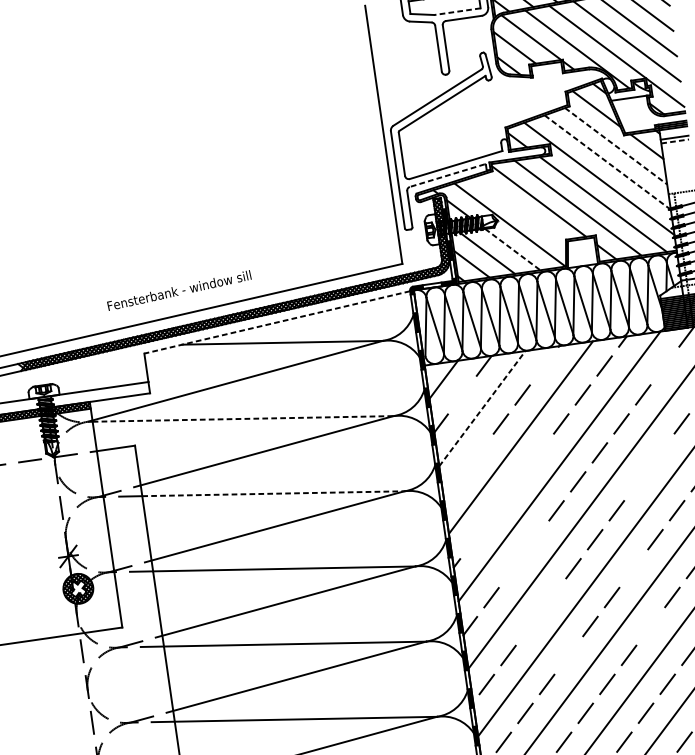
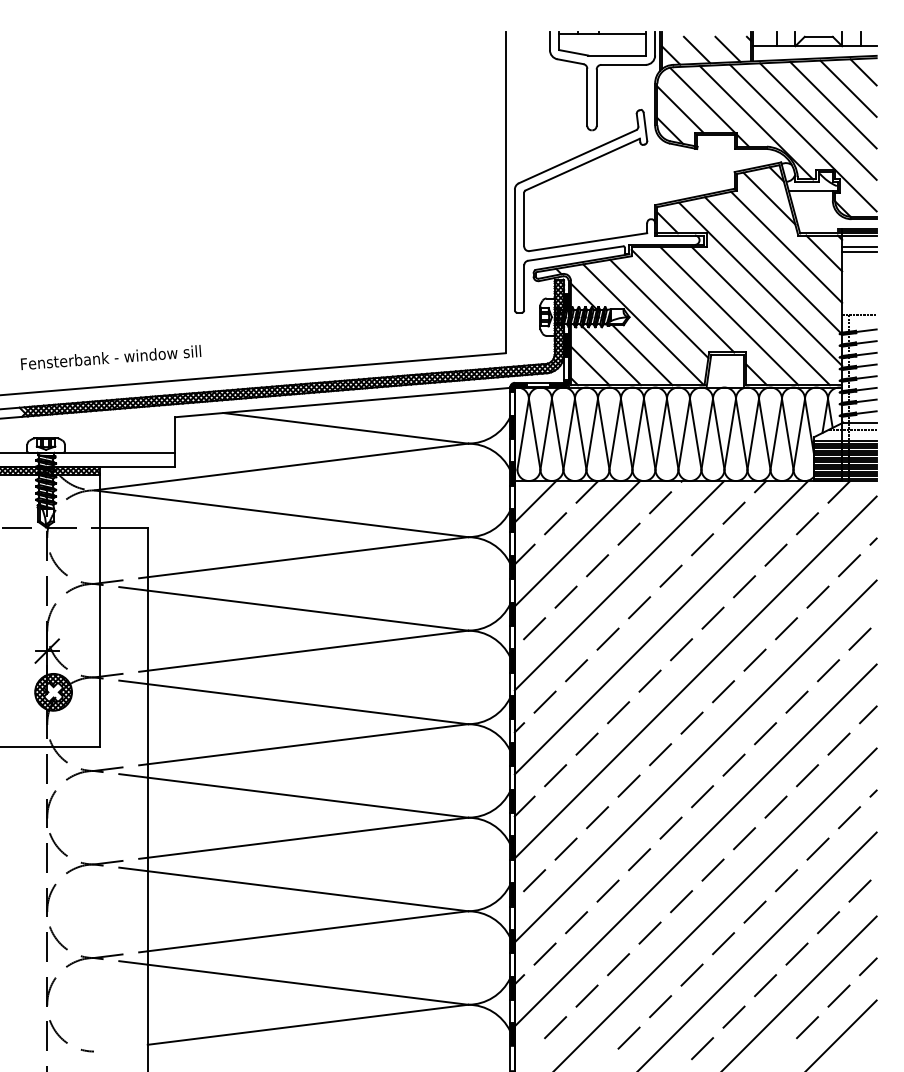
line: (457, 11) -> (616, 55), dashed -> solid
line: (675, 141) -> (859, 251), dashed -> solid
line: (616, 146) -> (787, 247), dashed -> solid
line: (607, 162) -> (773, 265), dashed -> solid
line: (447, 175) -> (575, 253), dashed -> solid
line: (520, 210) -> (659, 308), added
line: (512, 249) -> (642, 355), dashed -> solid
text: (178, 290) -> (110, 357), moved
line: (277, 322) -> (342, 402), dashed -> solid
line: (544, 365) -> (660, 502), added
line: (664, 365) -> (807, 523), added
line: (462, 394) -> (555, 523), added
line: (482, 408) -> (577, 543), dashed -> solid
line: (243, 419) -> (284, 514), dashed -> solid
line: (478, 452) -> (565, 596), added
line: (539, 452) -> (639, 607), added
line: (660, 452) -> (786, 628), added
line: (457, 481) -> (534, 628), added
line: (517, 481) -> (607, 638), added
line: (638, 481) -> (754, 659), added
line: (273, 493) -> (308, 610), dashed -> solid
line: (496, 510) -> (576, 670), added
line: (474, 539) -> (544, 701), added
line: (534, 539) -> (618, 712), added
line: (512, 568) -> (586, 743), added
line: (633, 568) -> (733, 764), added
line: (551, 597) -> (628, 785), added
line: (530, 626) -> (597, 817), added
line: (650, 626) -> (744, 838), added
line: (568, 655) -> (639, 859), added

